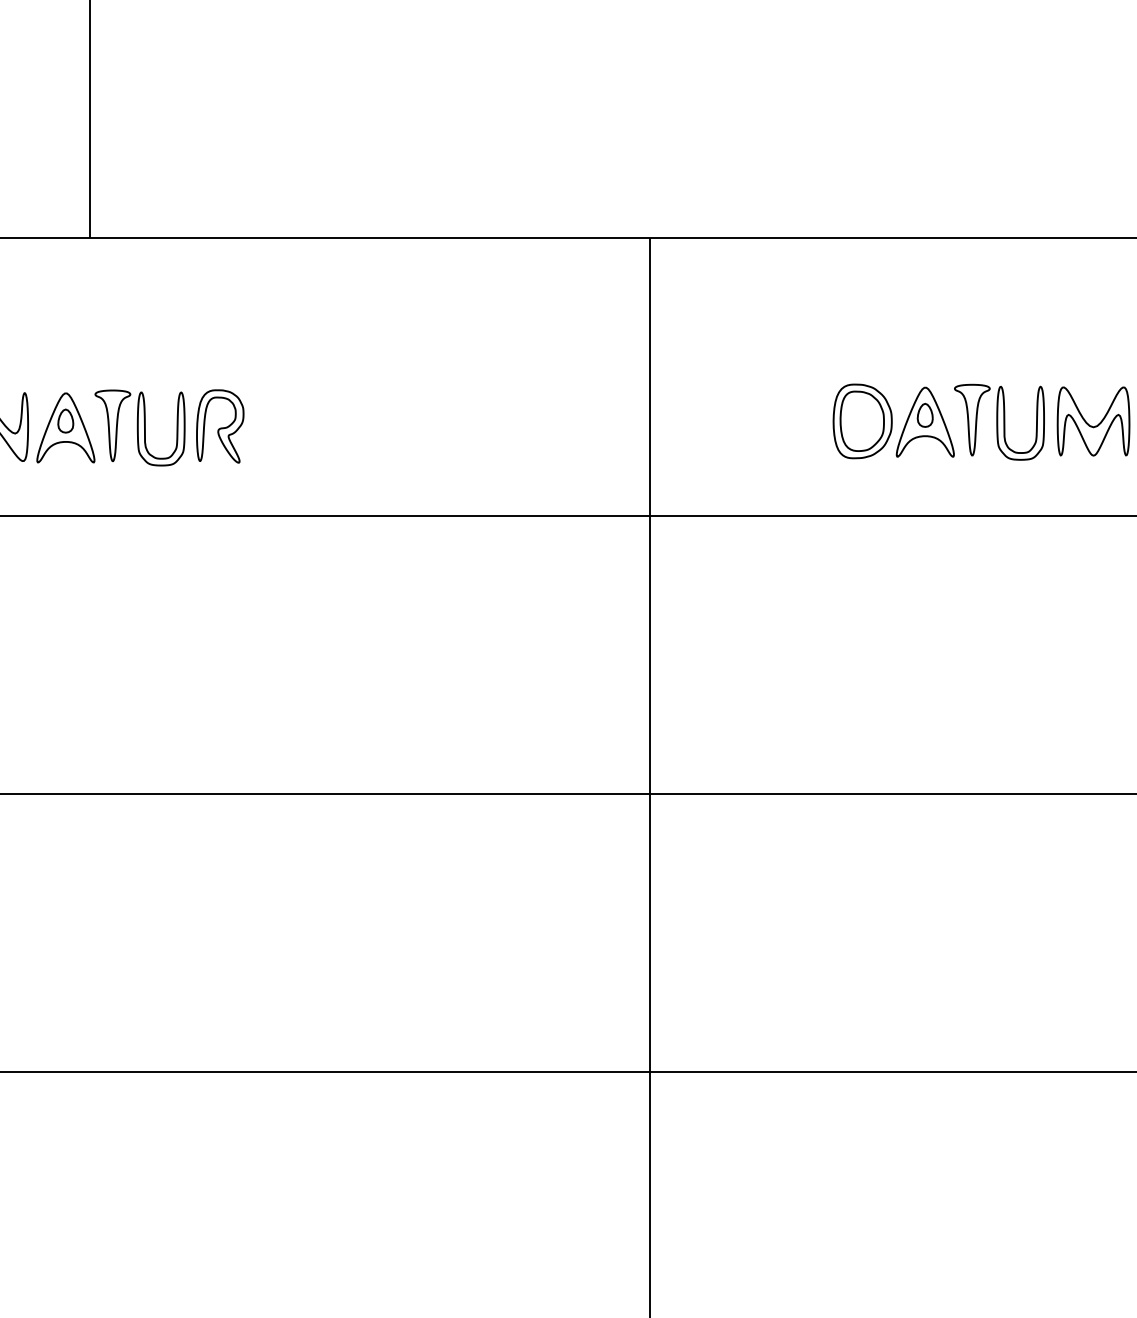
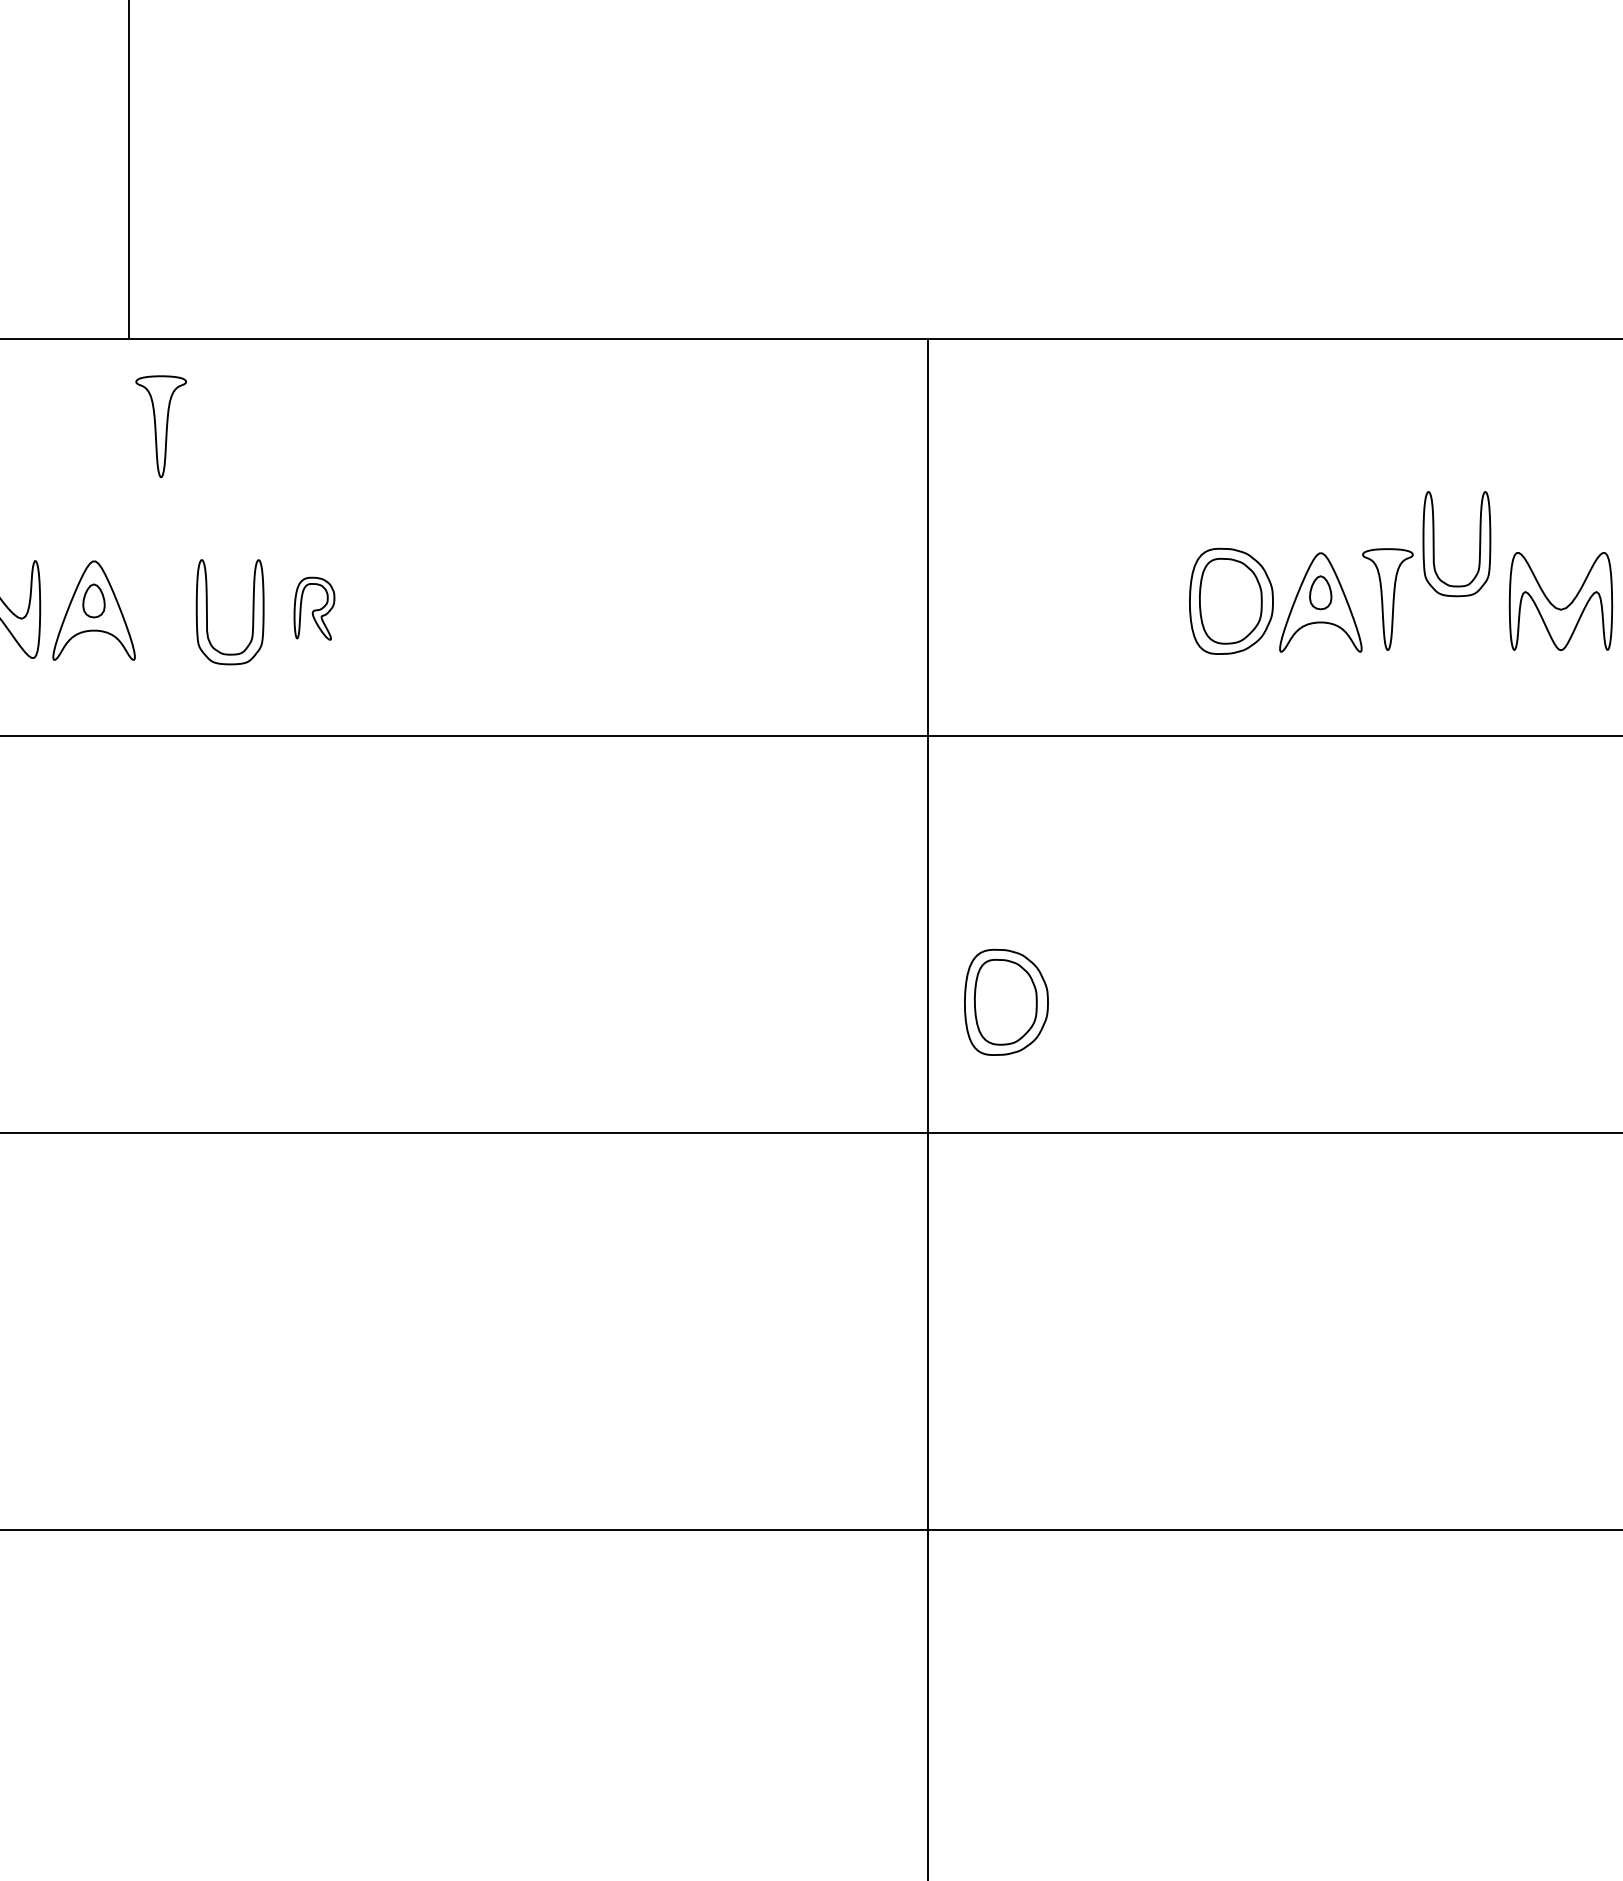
part: (1004, 423) -> (1434, 544), moved
part: (112, 425) -> (160, 426), moved
part: (220, 426) -> (314, 608), size x0.6
part: (705, 701) -> (1006, 1001), added

